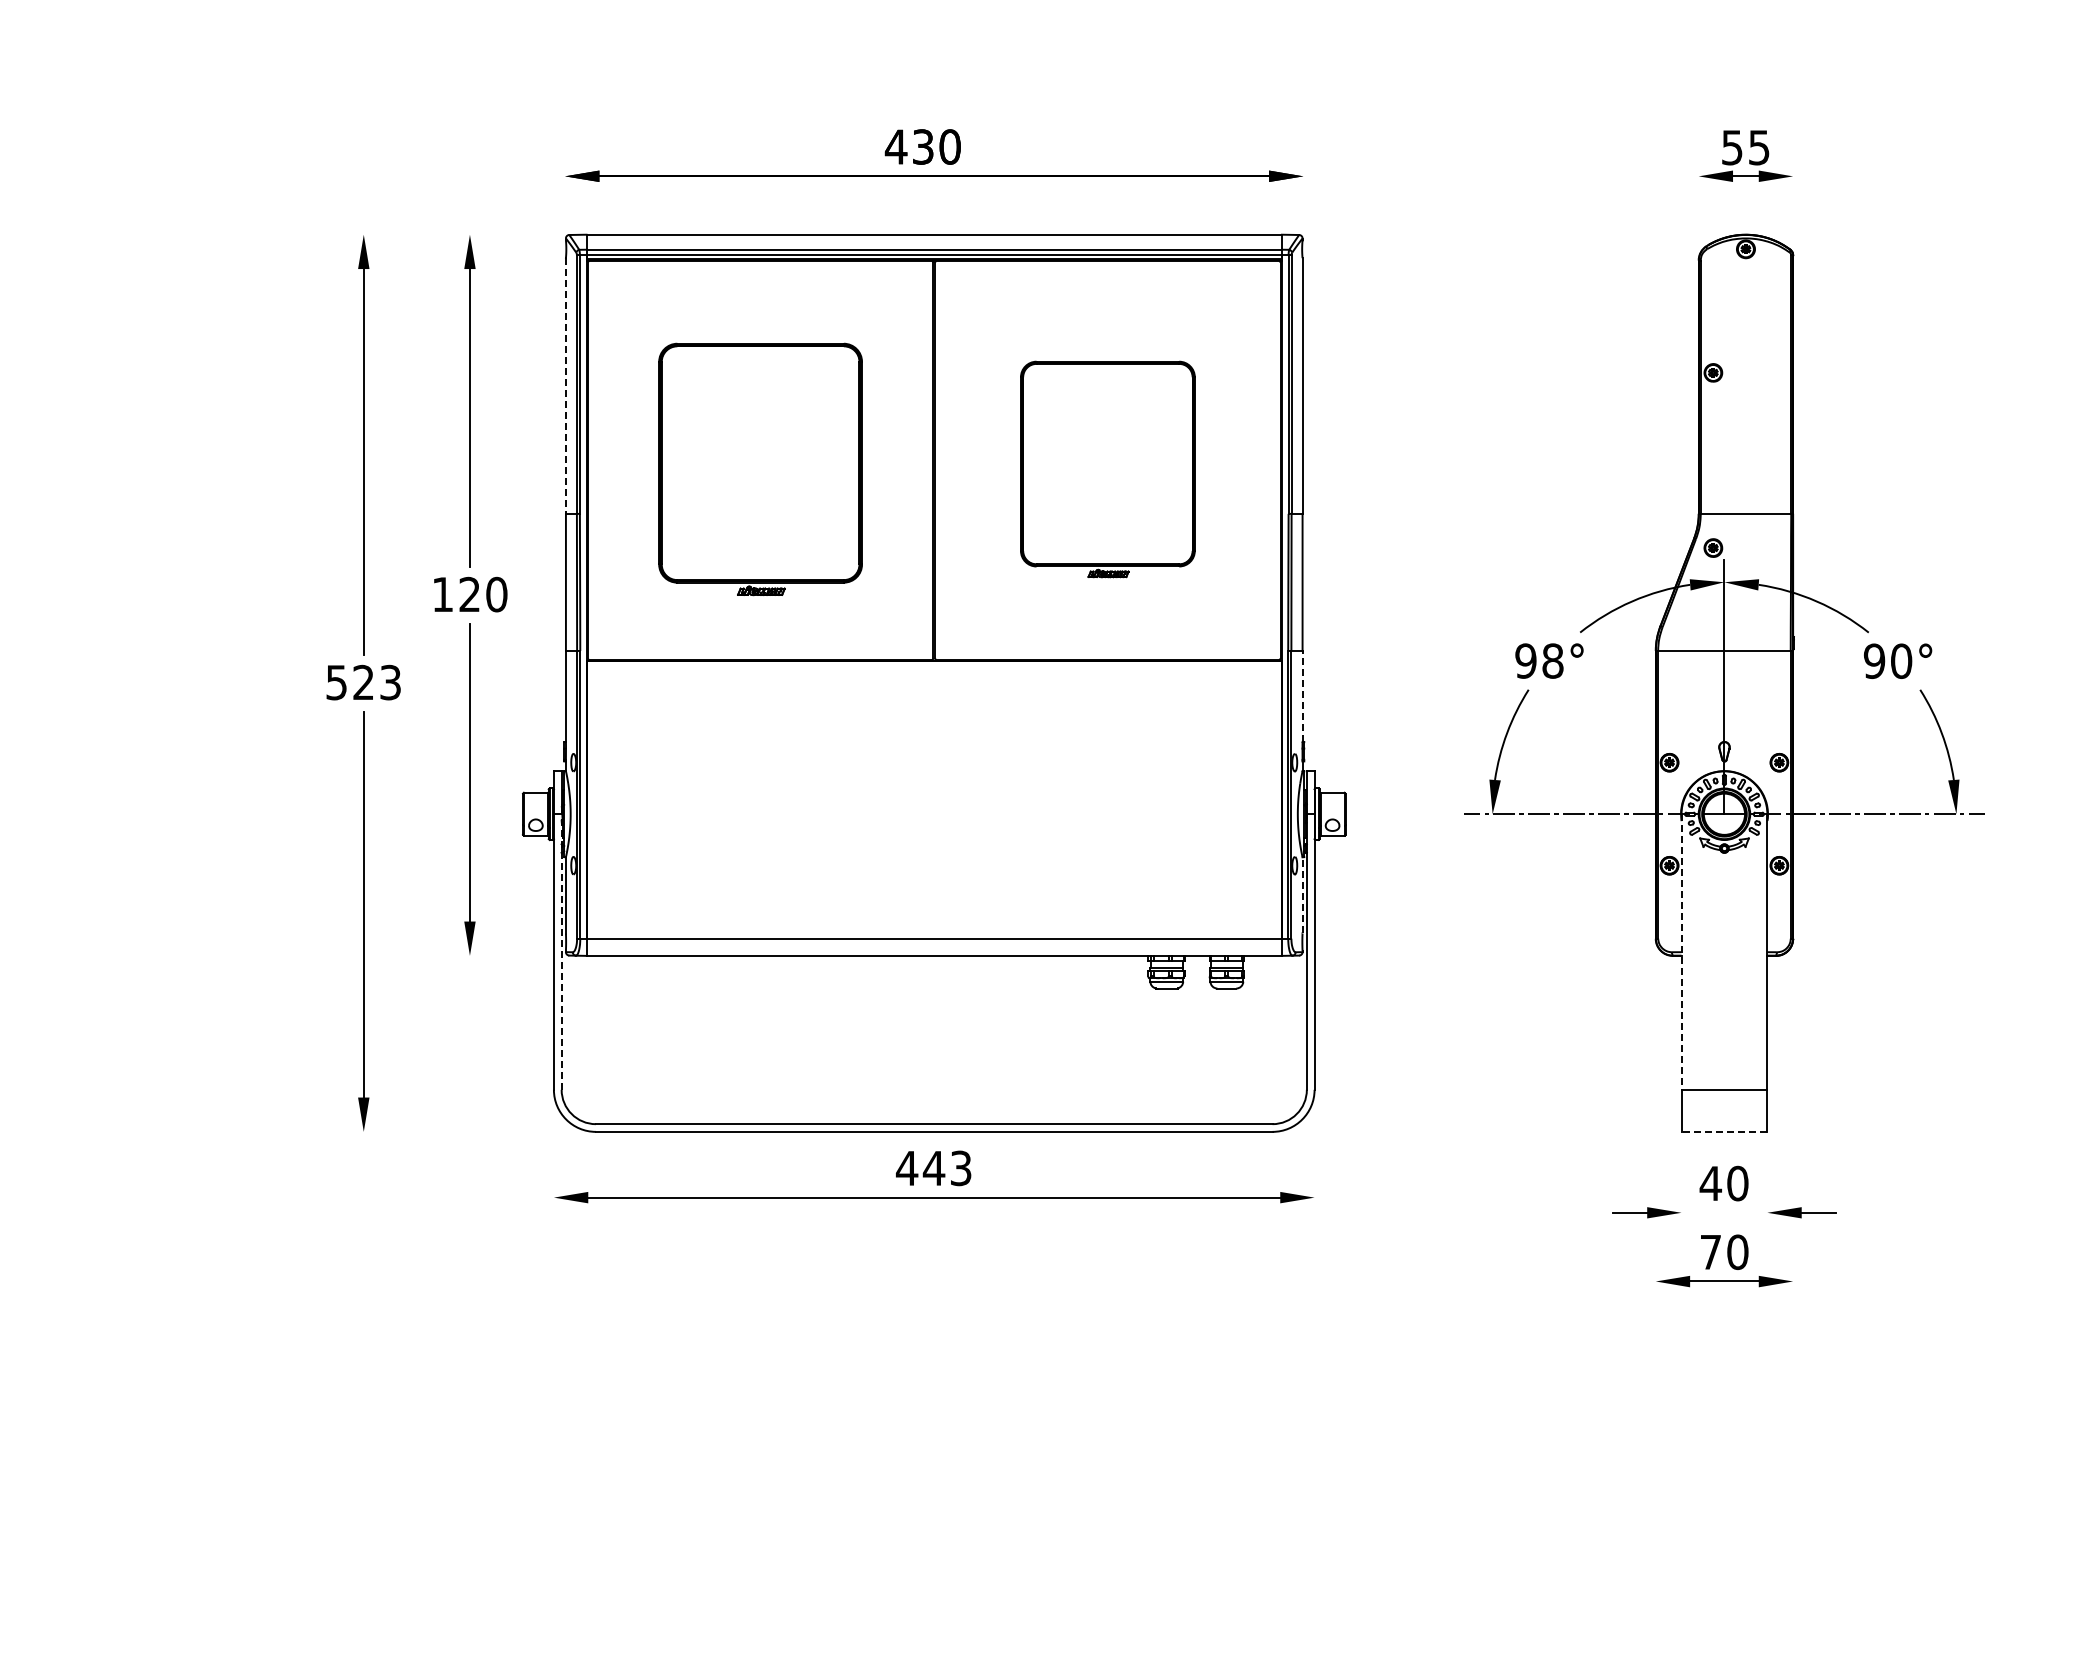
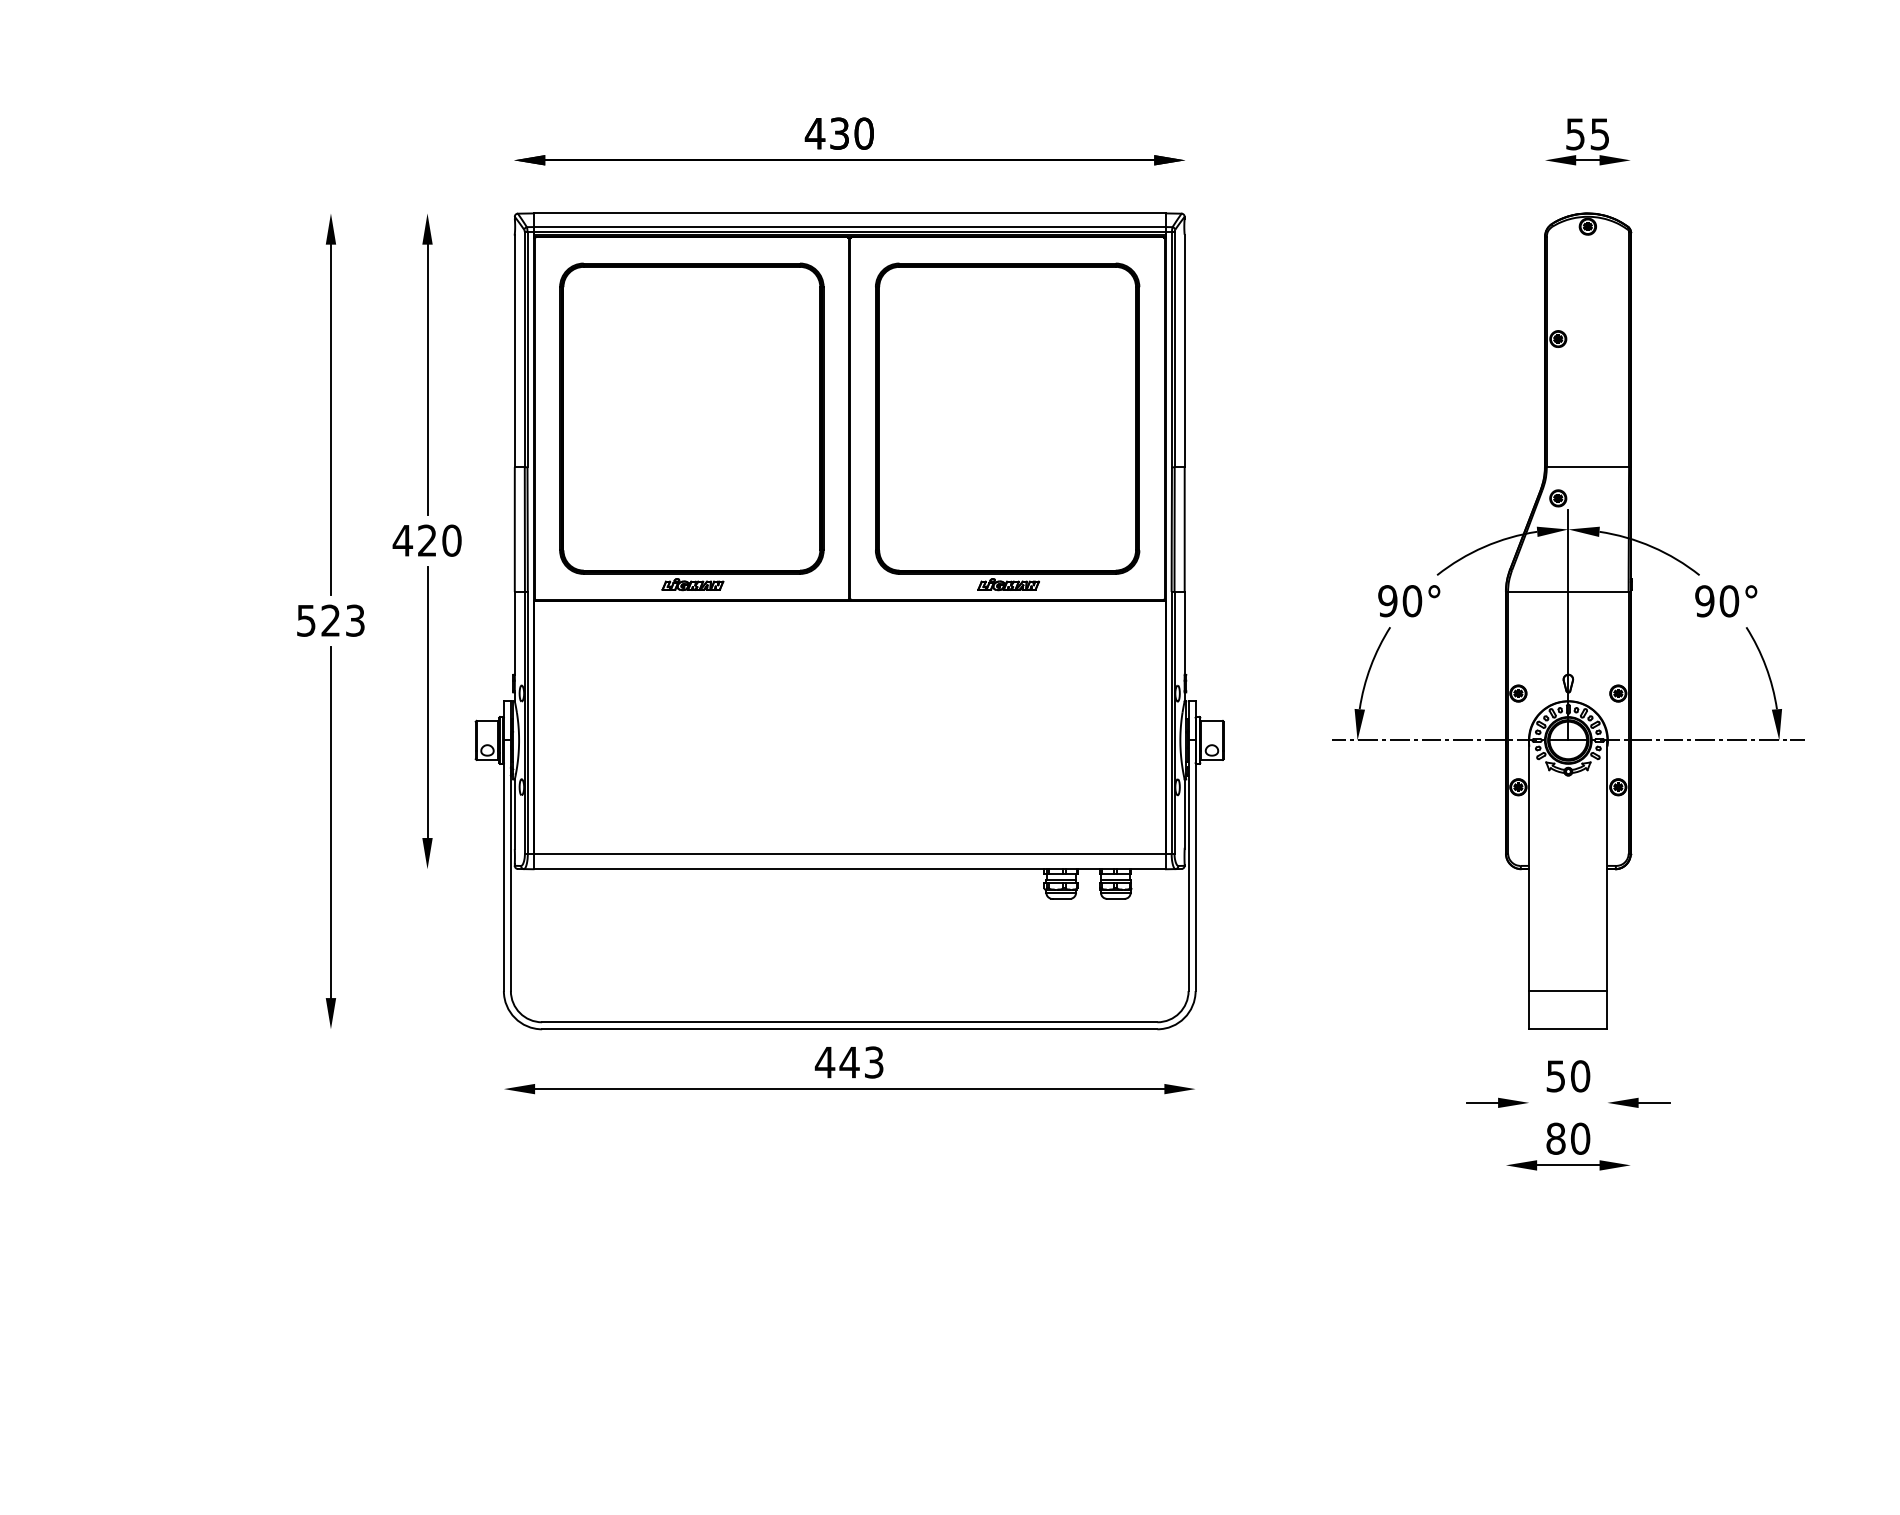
line: (565, 386) -> (514, 351), dashed -> solid
part: (760, 469) -> (691, 426), size x1.43
part: (1107, 469) -> (1007, 426), size x1.67
text: (442, 594) -> (402, 540), 120 -> 420
text: (1552, 660) -> (1411, 600), 98° -> 90°
line: (1302, 696) -> (1184, 633), dashed -> solid
line: (1302, 894) -> (1184, 813), dashed -> solid
line: (561, 952) -> (510, 866), dashed -> solid
line: (1681, 952) -> (1529, 866), dashed -> solid
line: (1724, 1131) -> (1568, 1028), dashed -> solid
text: (1710, 1183) -> (1555, 1076), 40 -> 50
text: (1710, 1252) -> (1555, 1138), 70 -> 80

